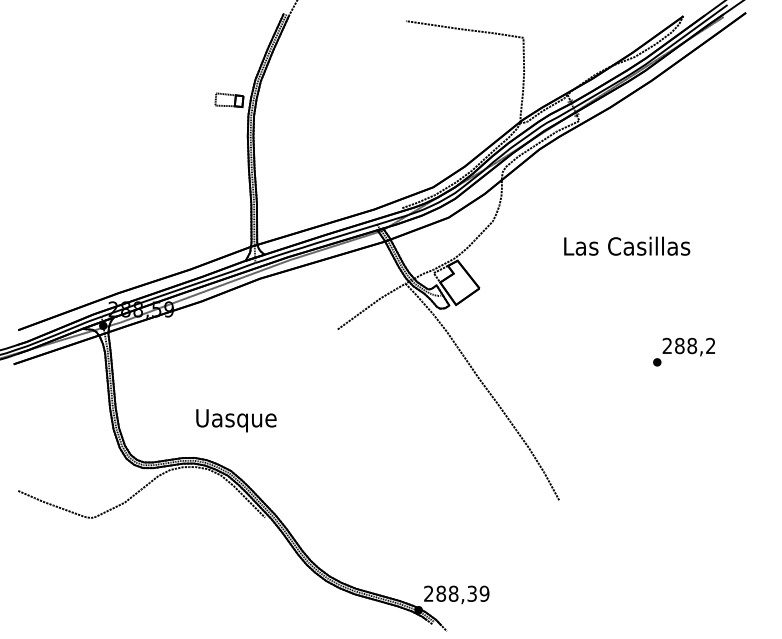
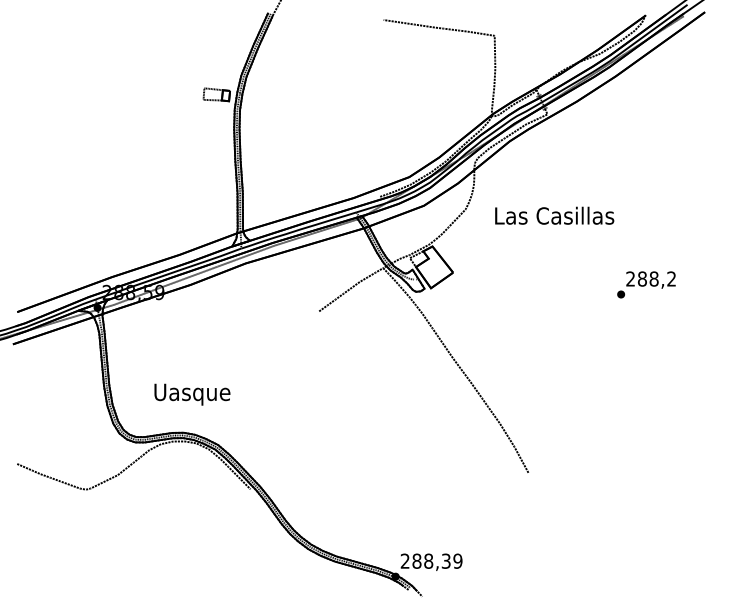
text: (626, 245) -> (554, 215), moved
text: (684, 351) -> (646, 284), moved
text: (236, 420) -> (192, 394), moved

